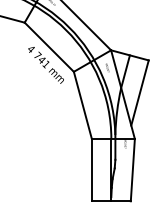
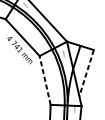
line: (140, 93) -> (86, 73), solid -> dashed
line: (82, 105) -> (44, 80), solid -> dashed

